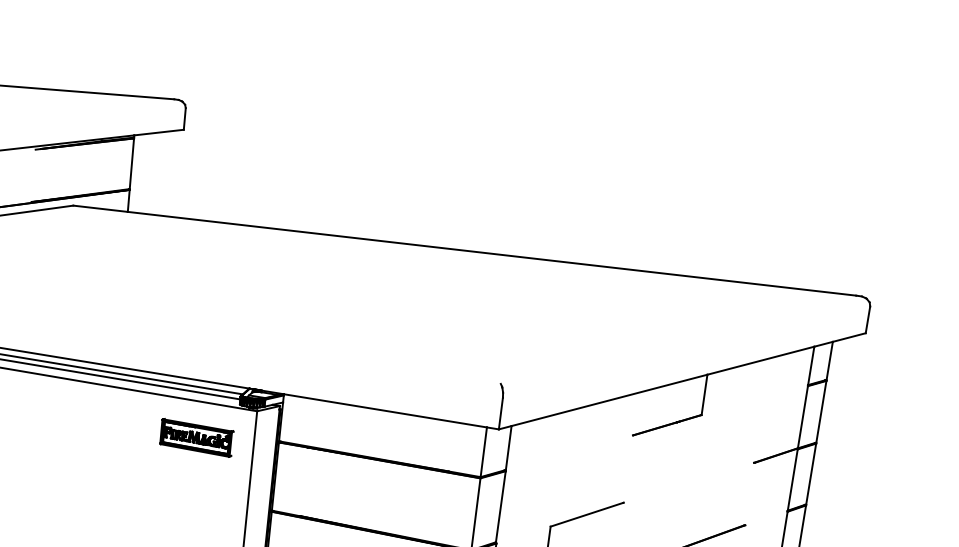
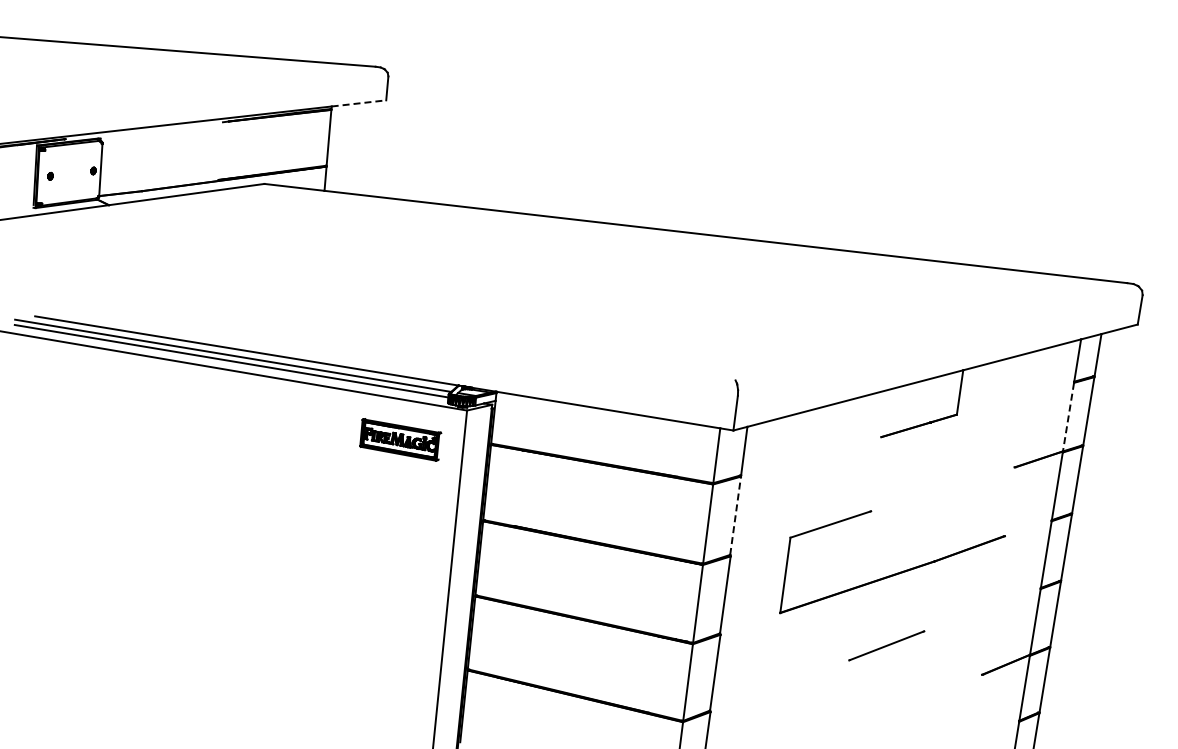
line: (159, 132) -> (359, 103), solid -> dashed
line: (802, 417) -> (1068, 417), solid -> dashed
line: (500, 506) -> (735, 515), solid -> dashed

